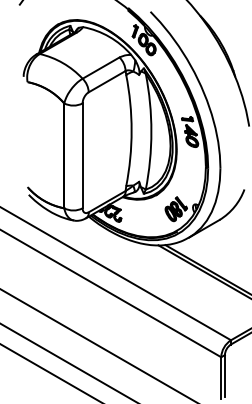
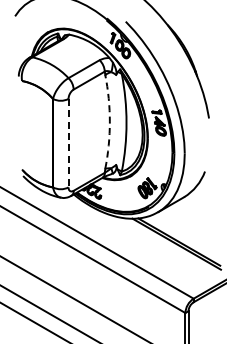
arc: (131, 130) -> (109, 121), solid -> dashed
line: (82, 156) -> (68, 143), solid -> dashed

